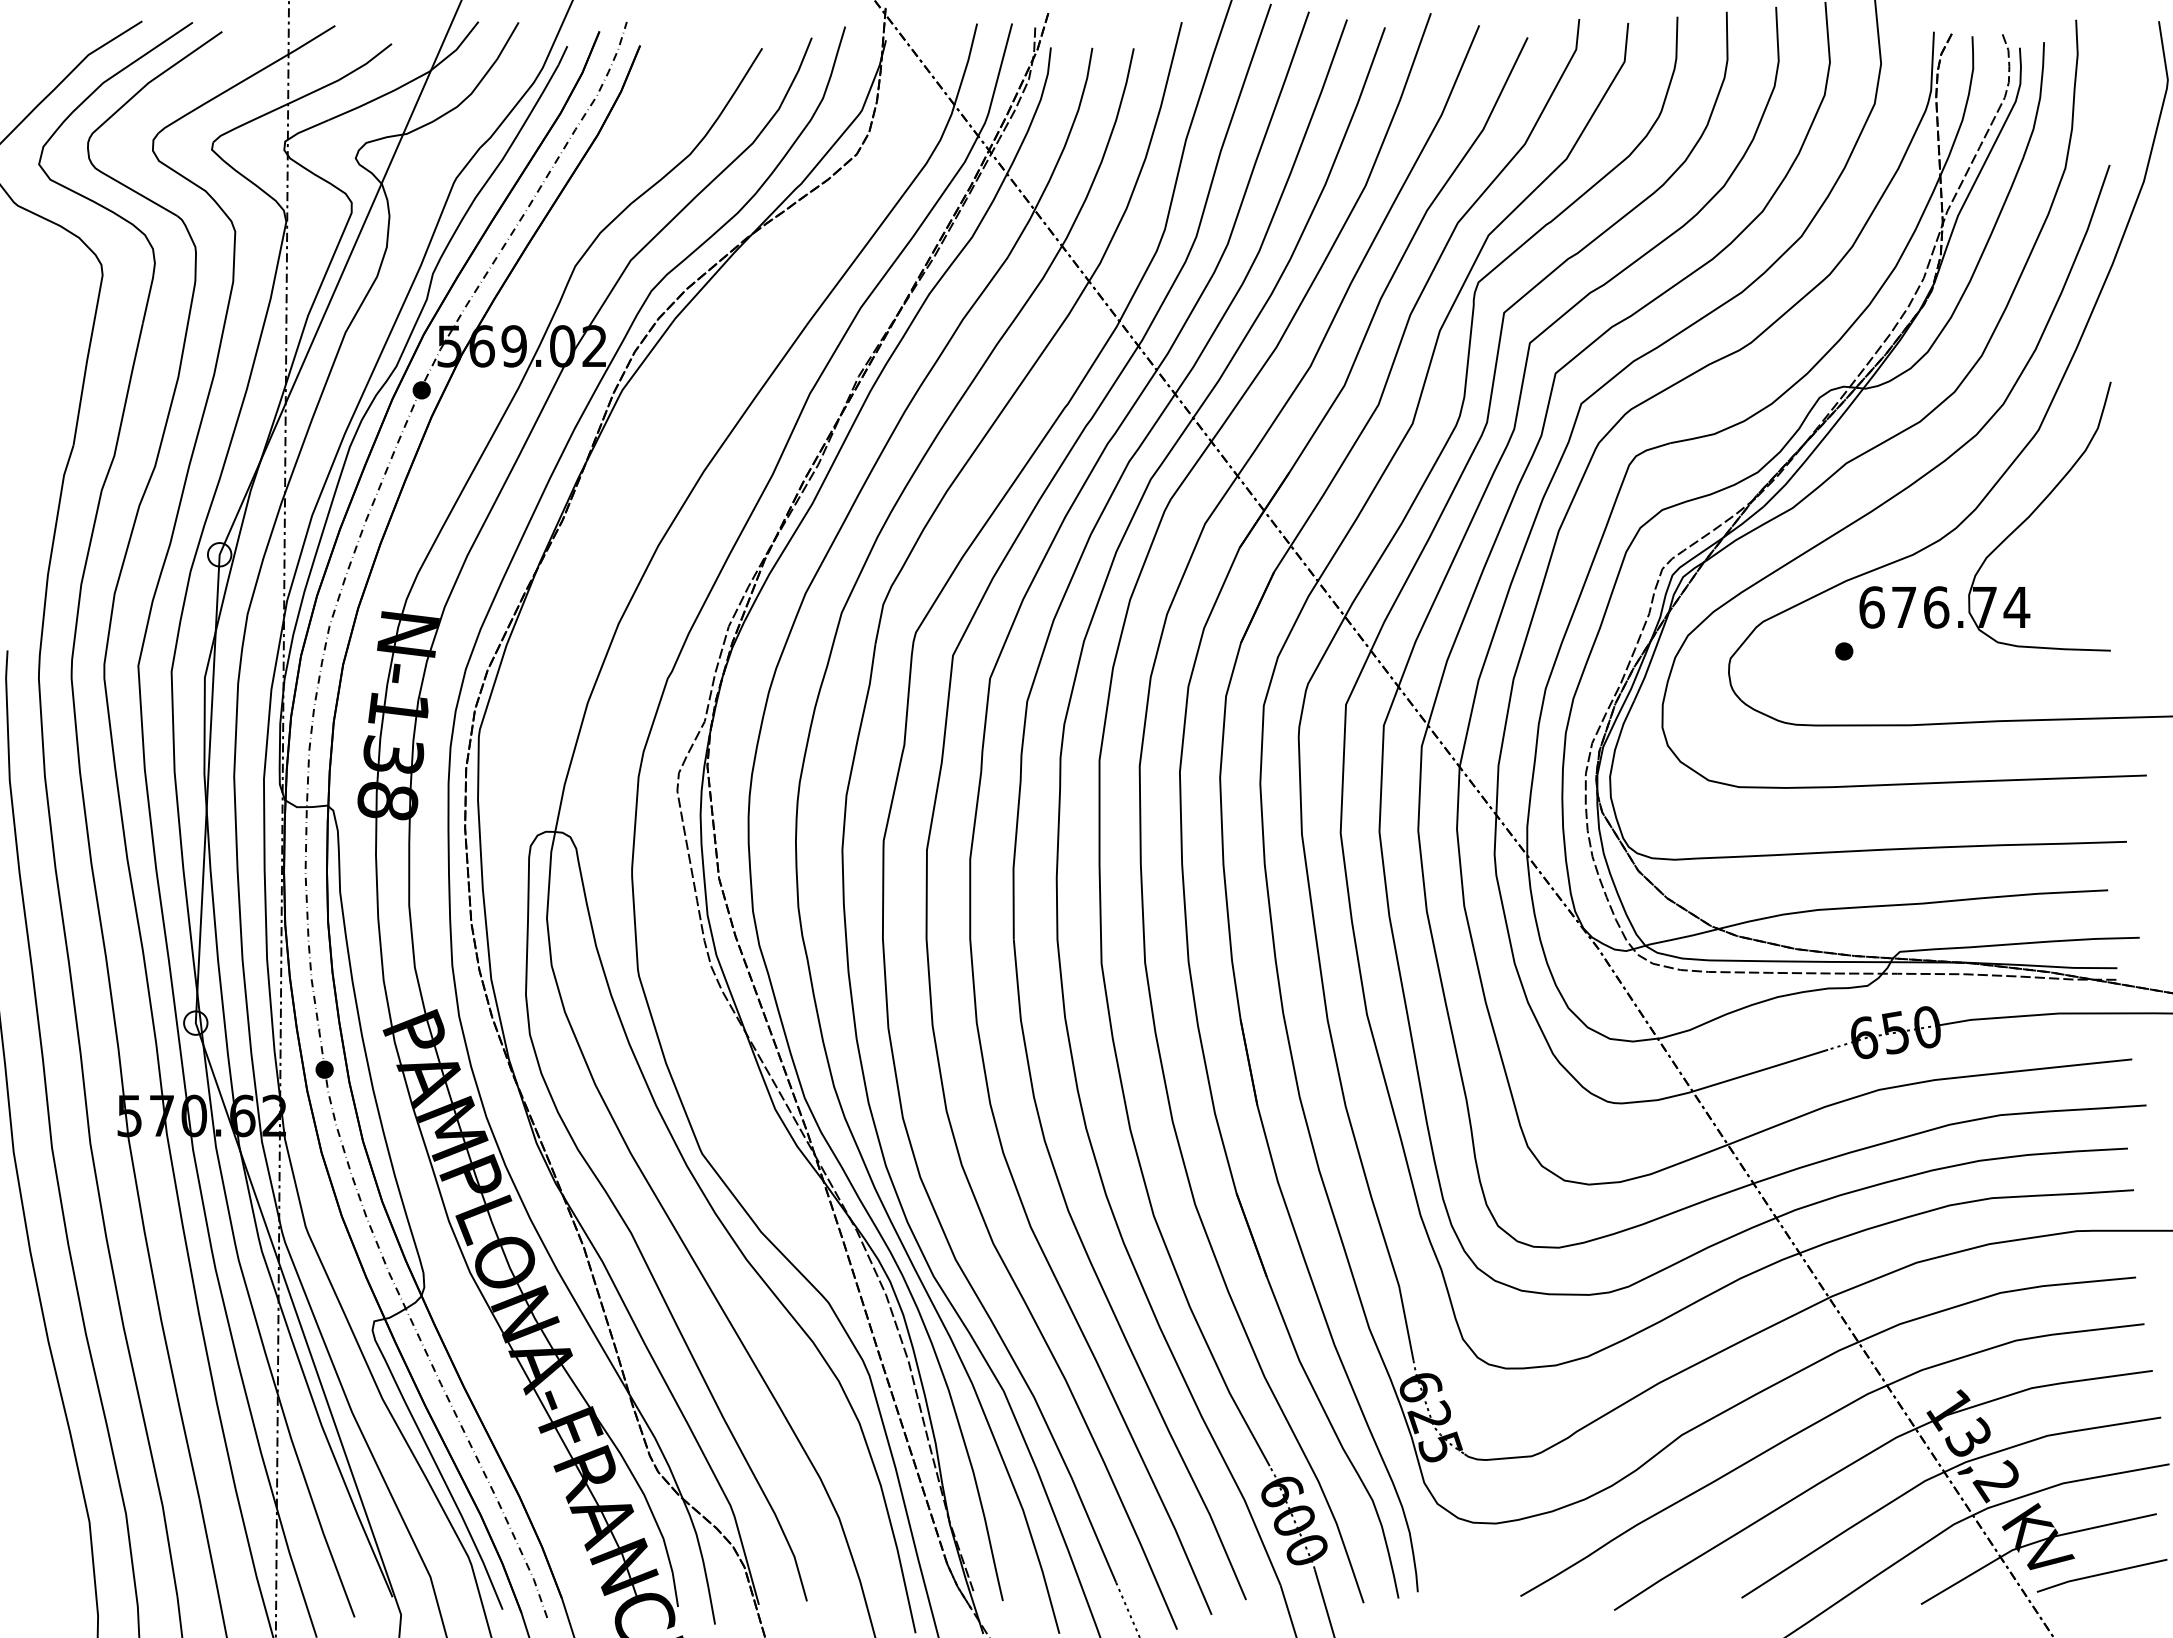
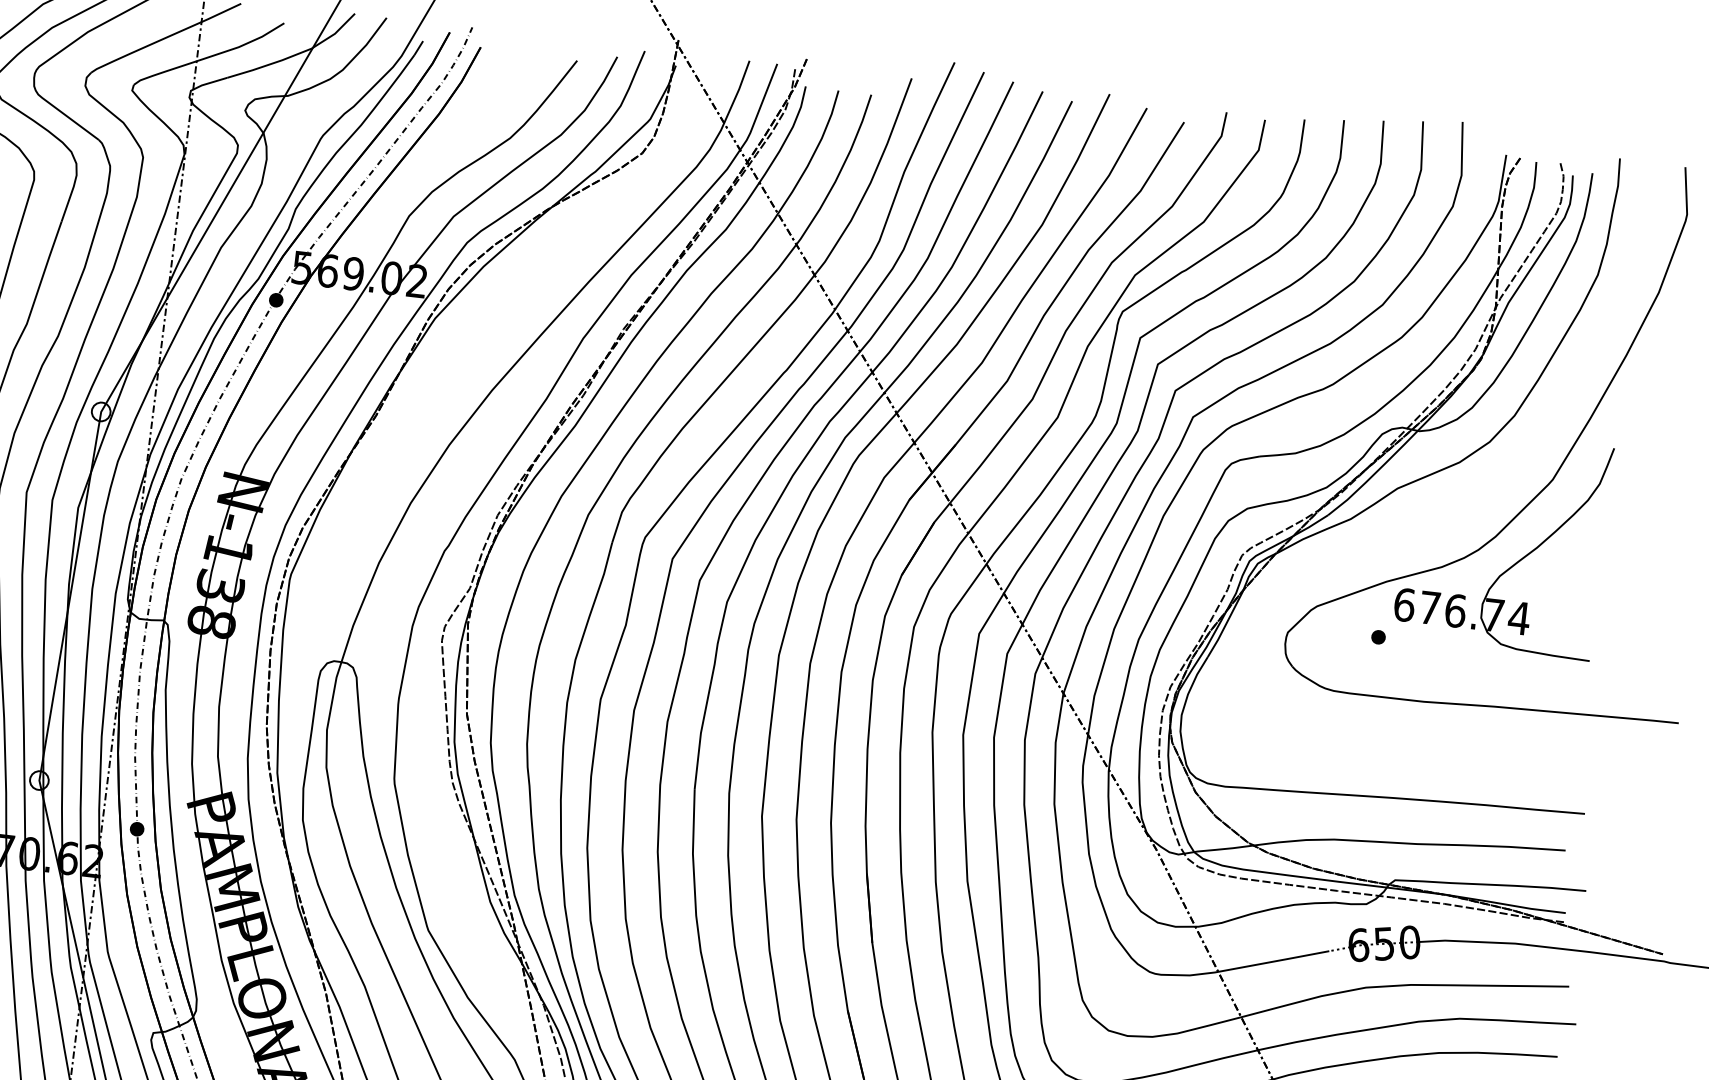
curve: (1908, 485) -> (1444, 511), removed

